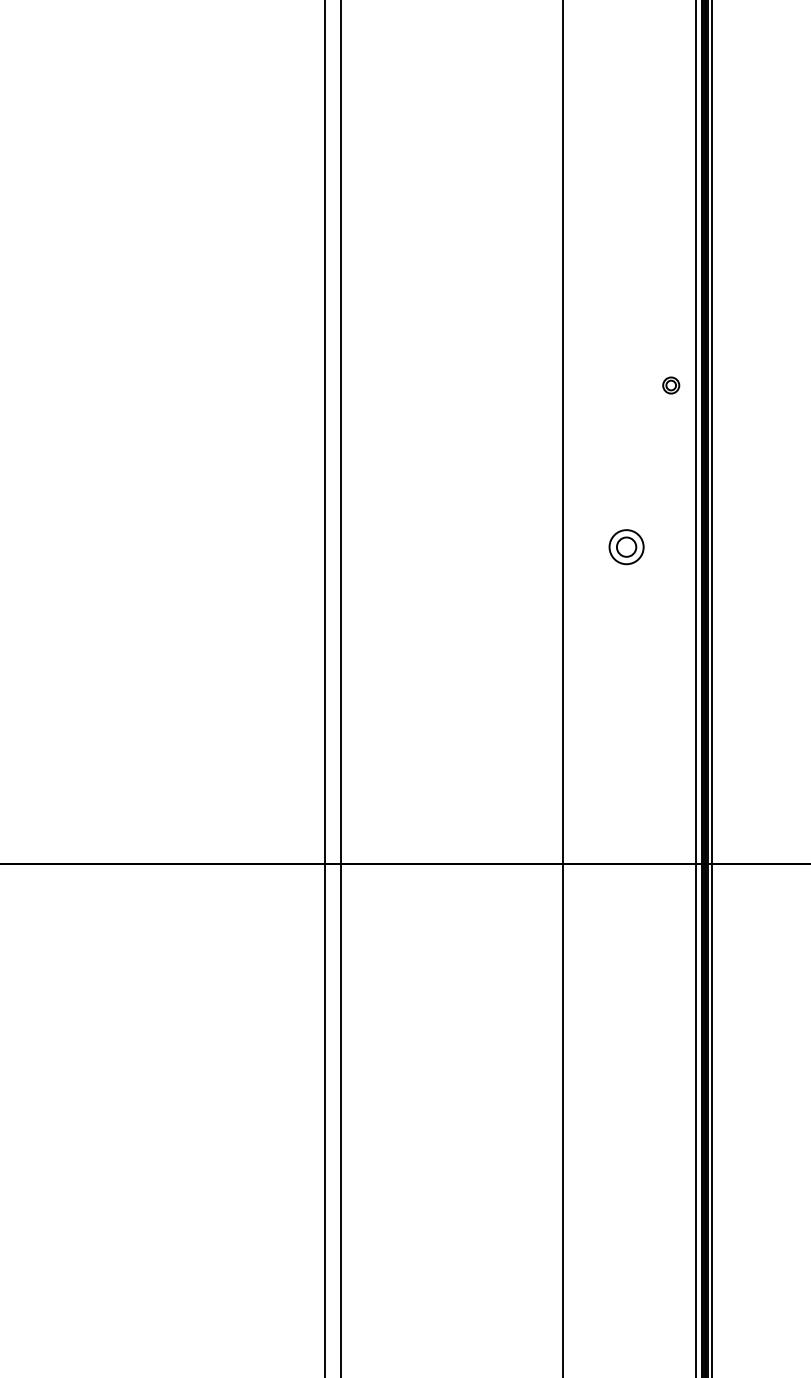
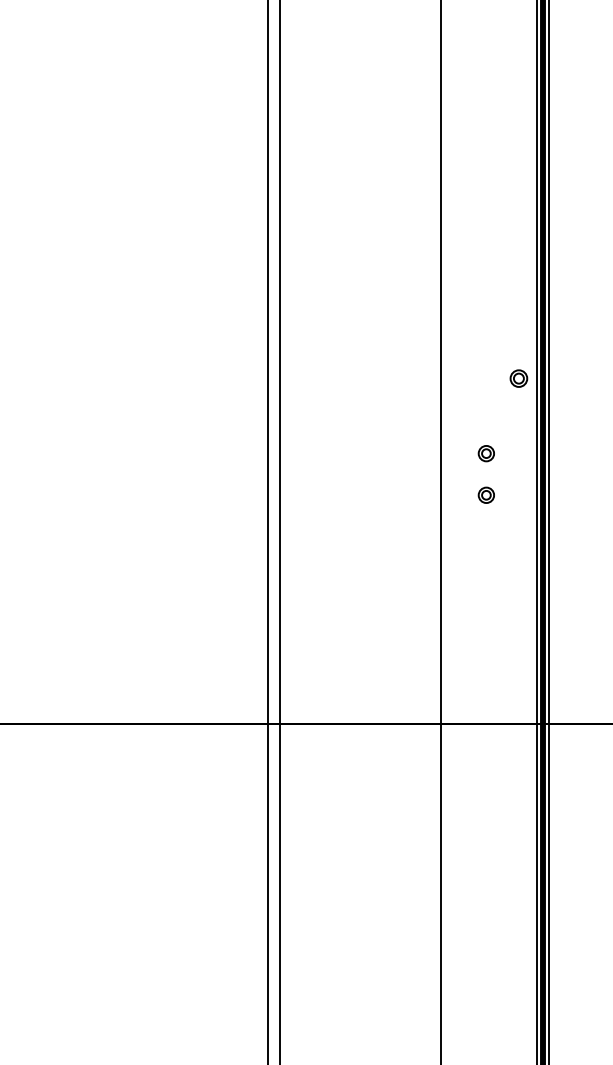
part: (670, 385) -> (518, 378), size x1.43
part: (624, 489) -> (485, 453), added
part: (624, 545) -> (485, 494), size x0.62

